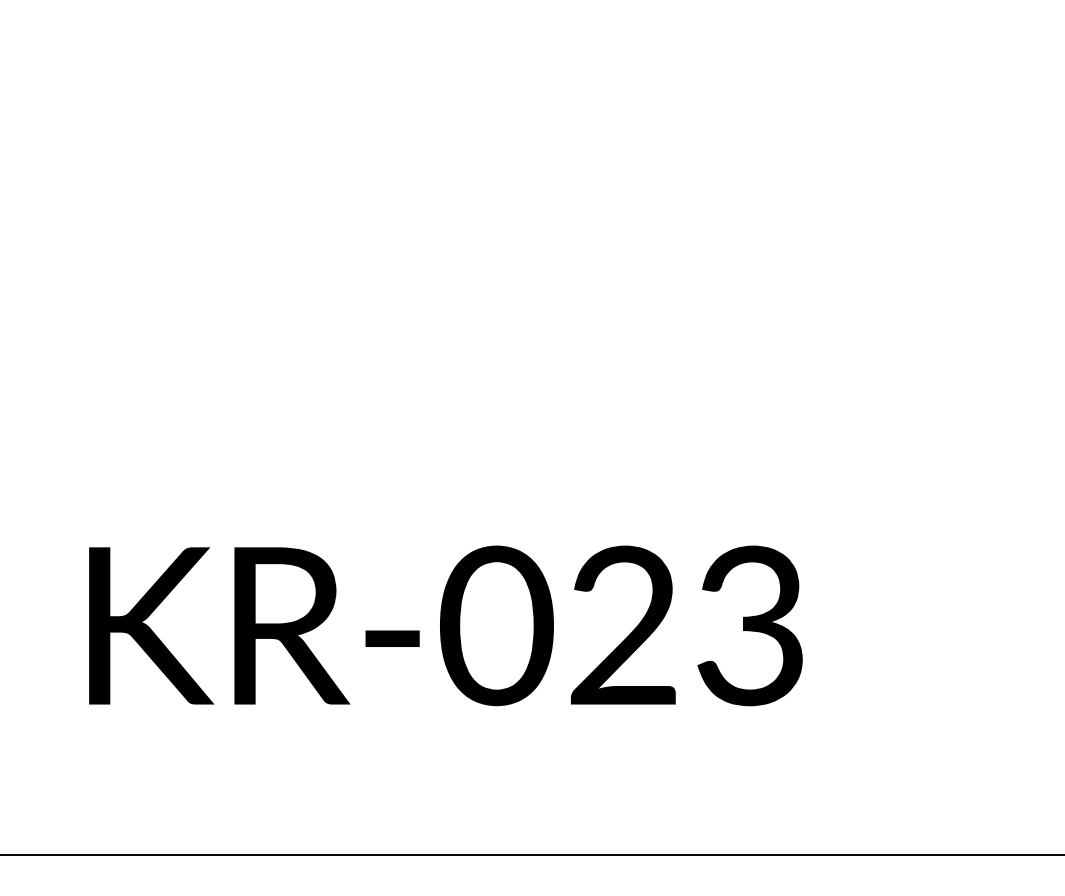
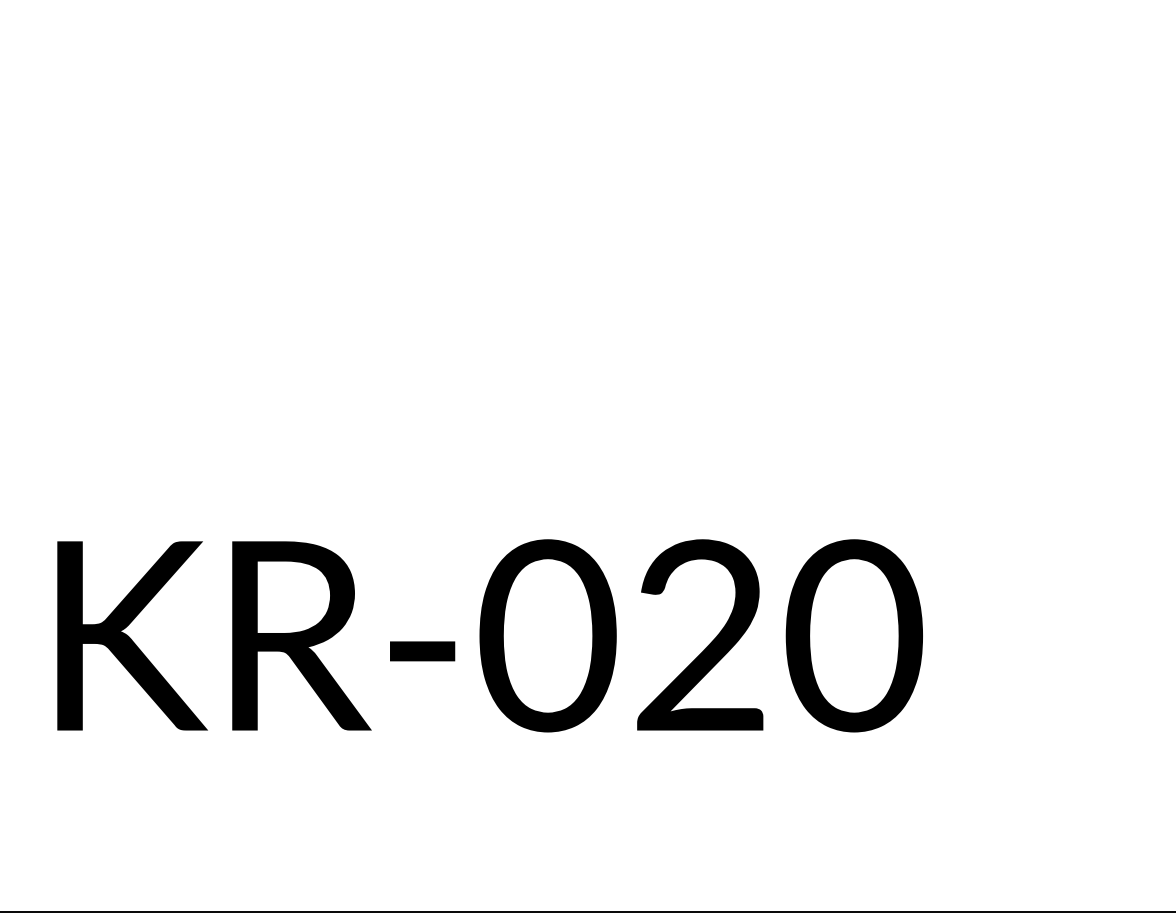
text: (751, 625) -> (854, 635), KR-023 -> KR-020

